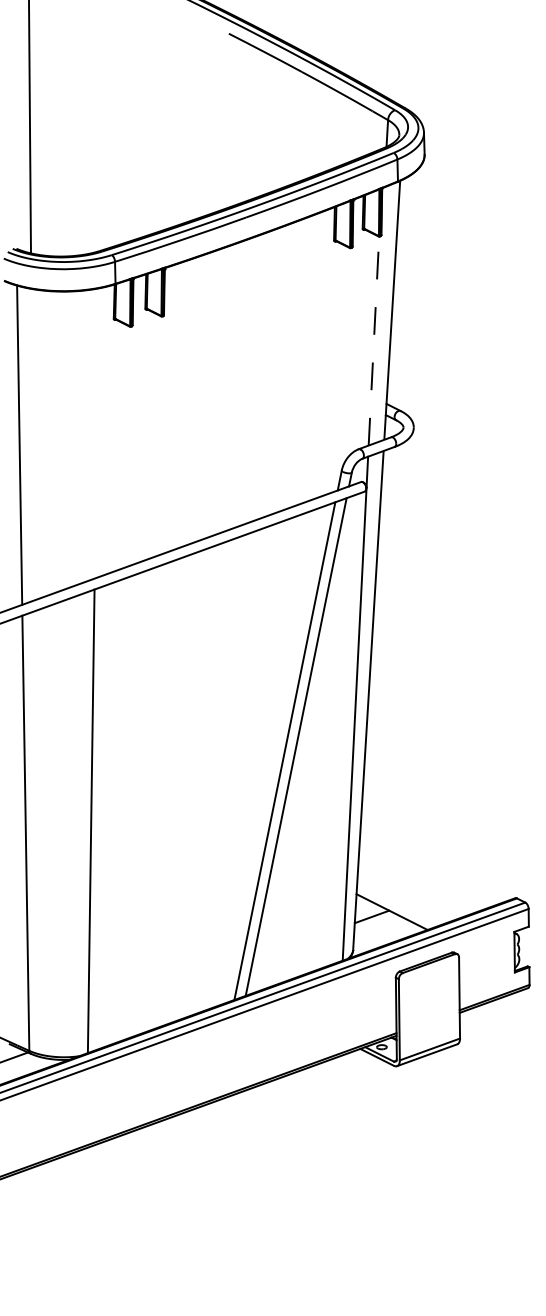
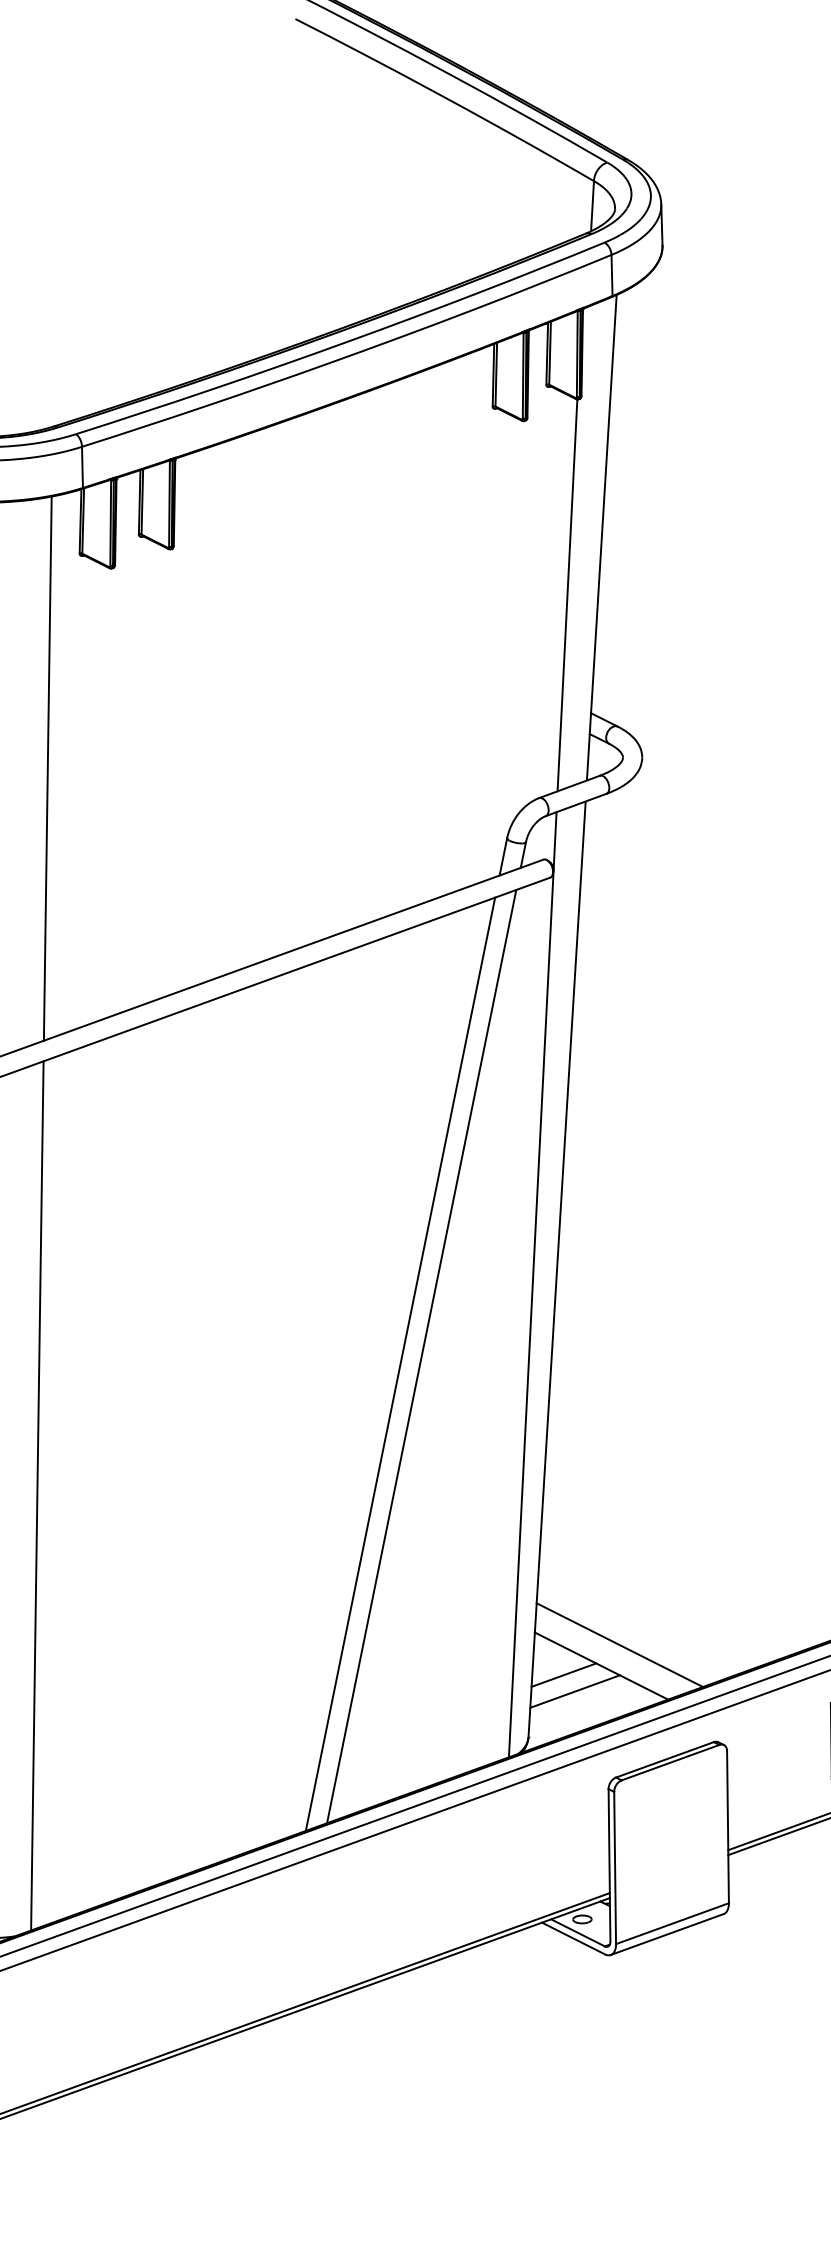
line: (373, 341) -> (566, 596), dashed -> solid
line: (96, 433) -> (47, 768), added
line: (401, 900) -> (619, 1644), added
line: (377, 925) -> (574, 1691), added

